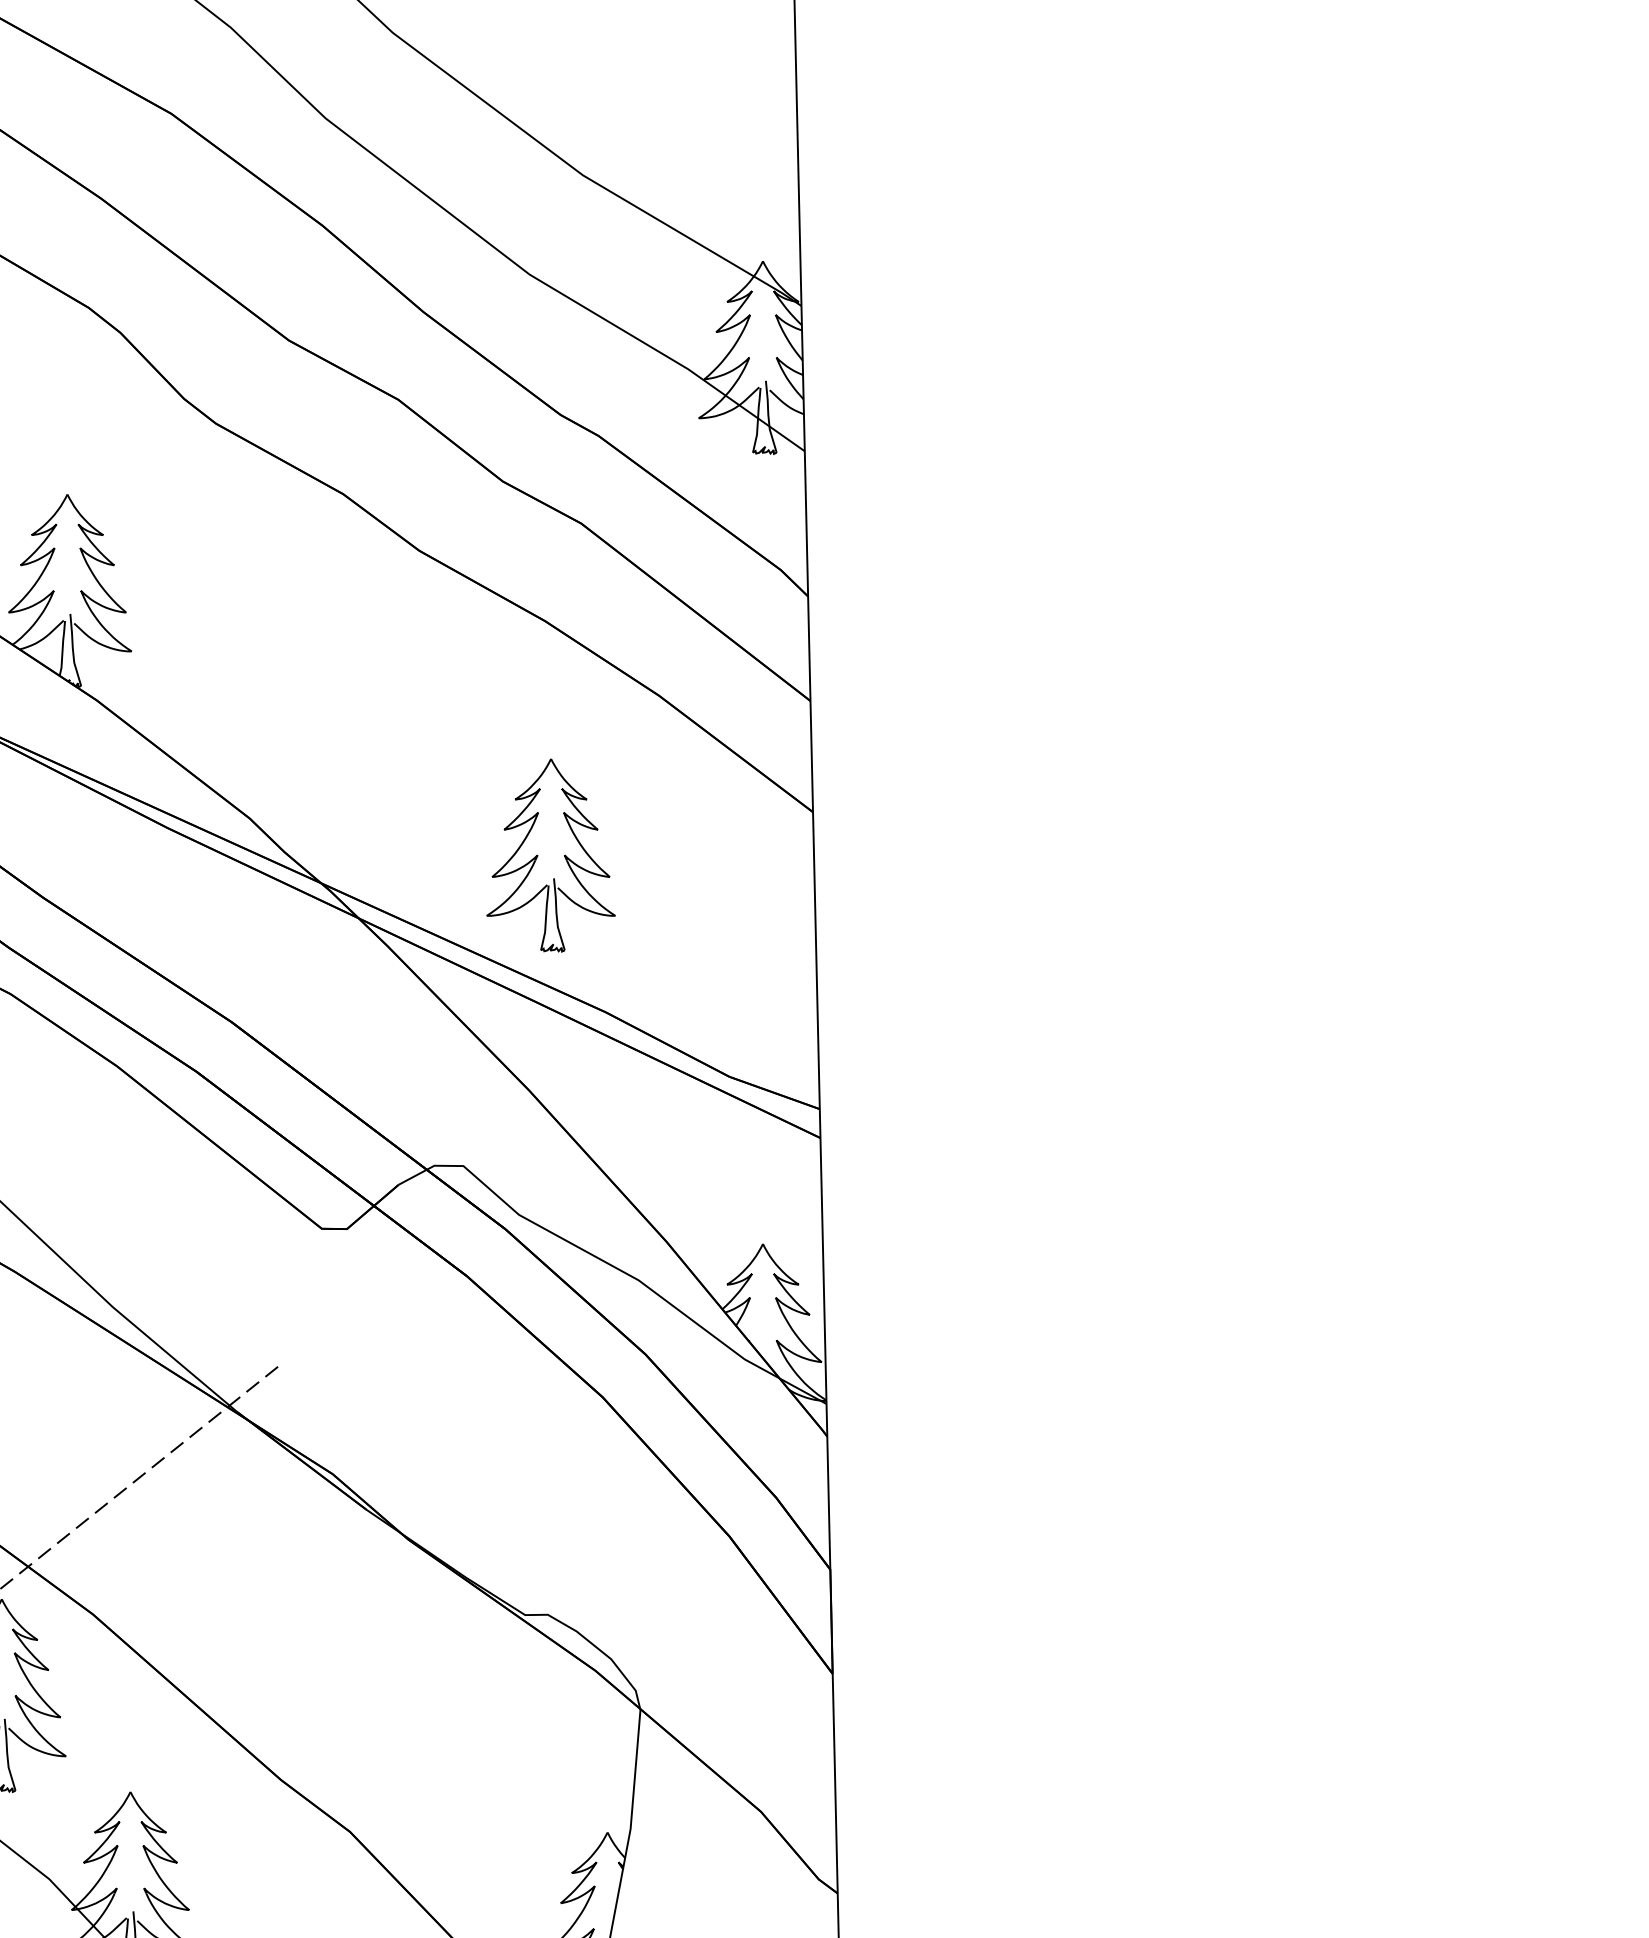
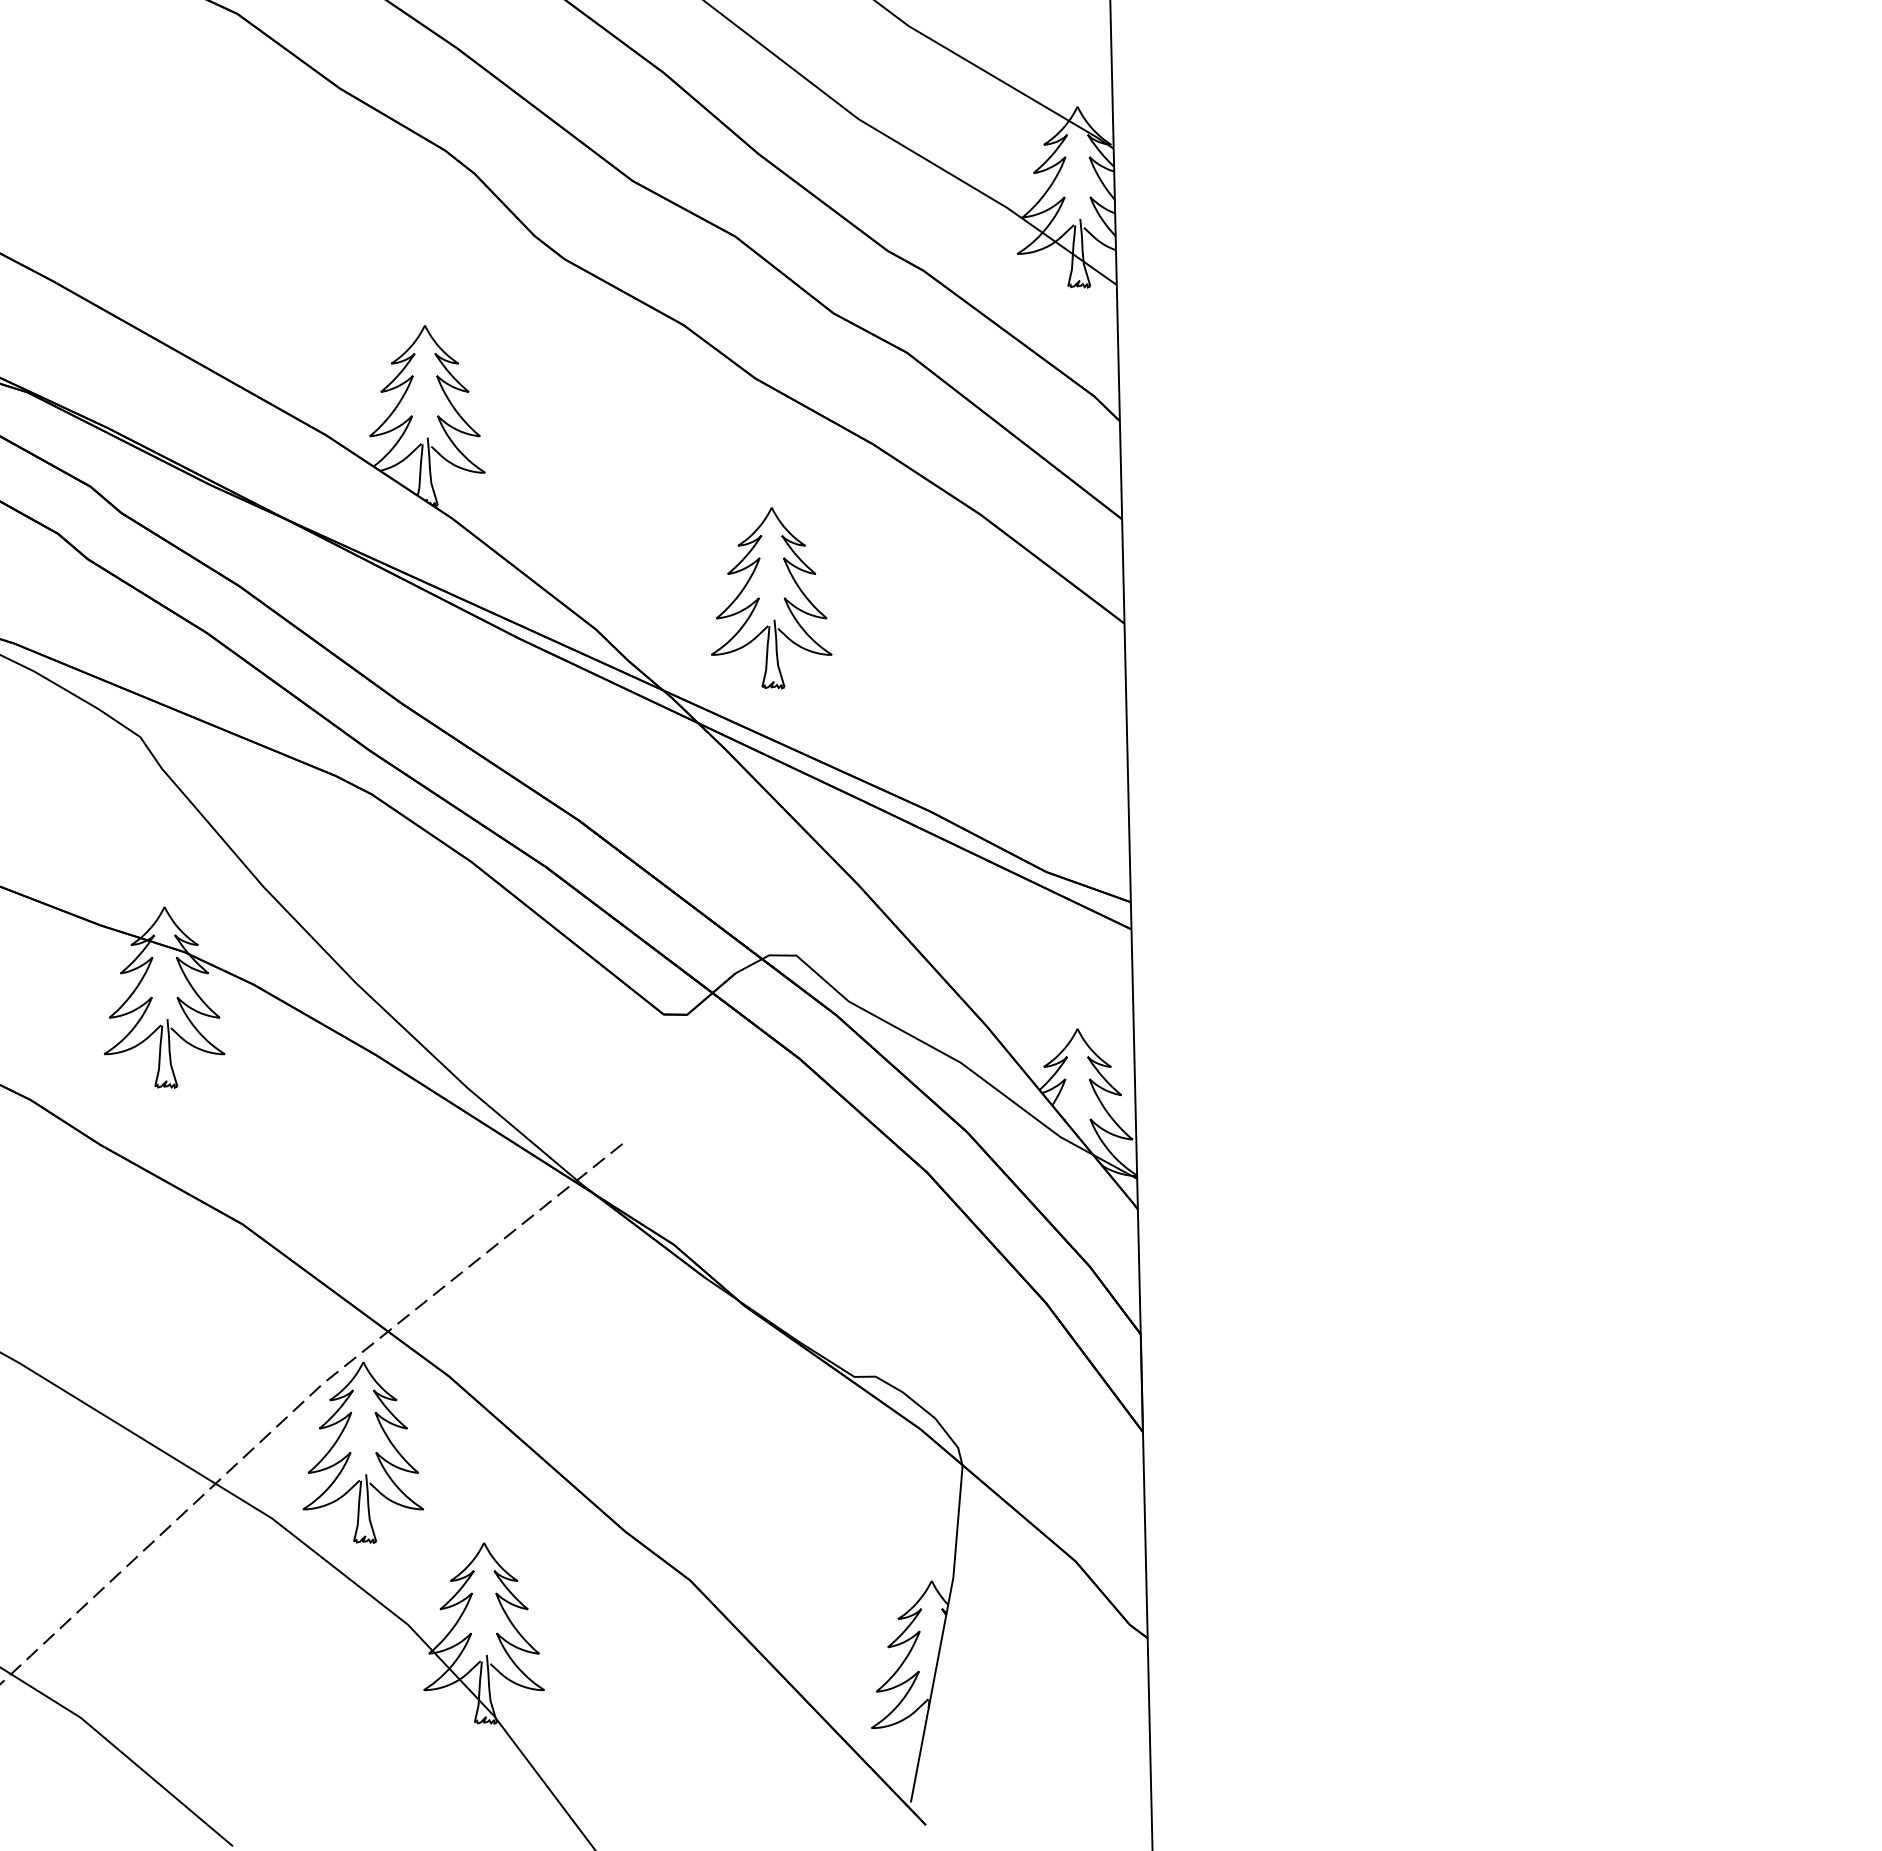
part: (550, 855) -> (771, 598), moved

